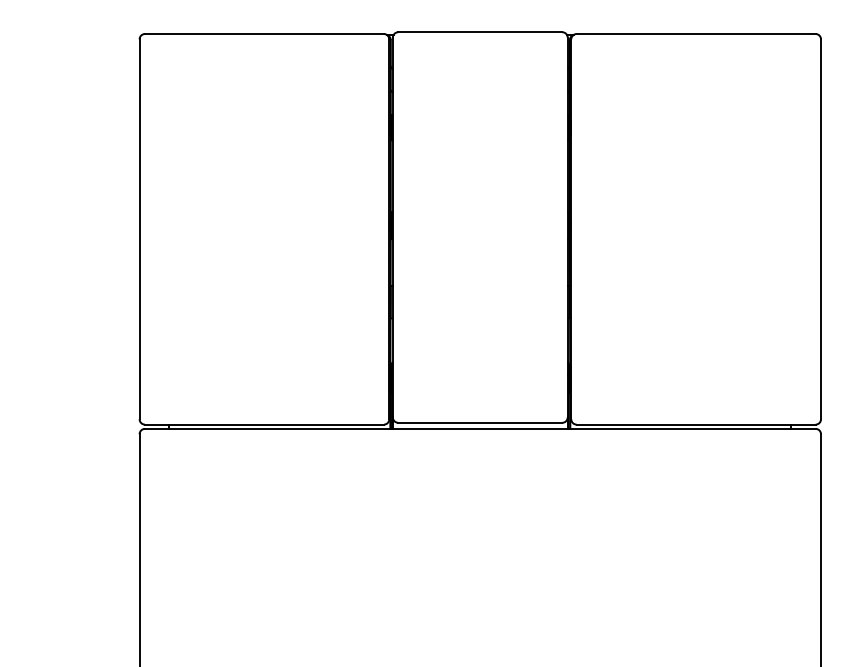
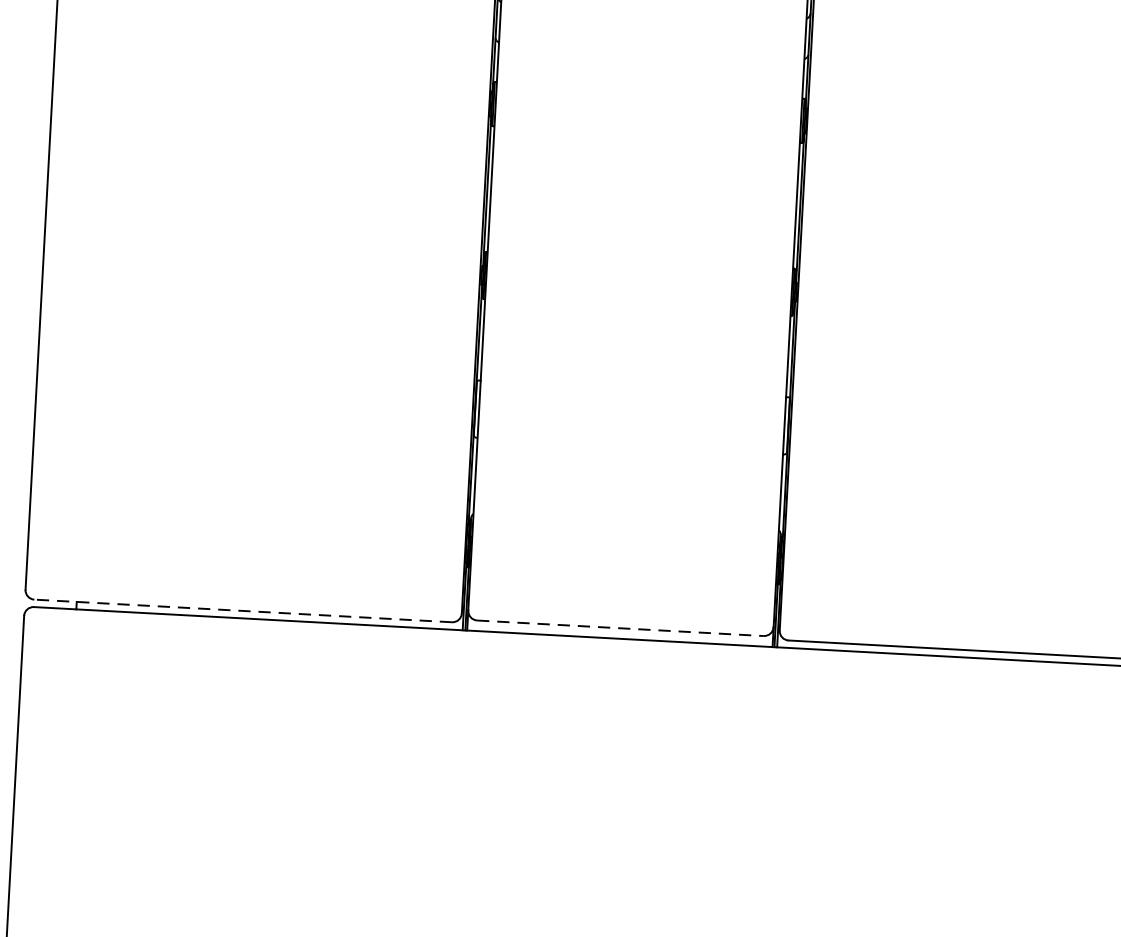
line: (480, 422) -> (620, 627), solid -> dashed
line: (264, 424) -> (243, 610), solid -> dashed

